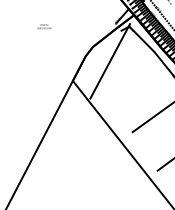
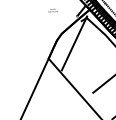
text: (44, 26) -> (53, 10), moved

